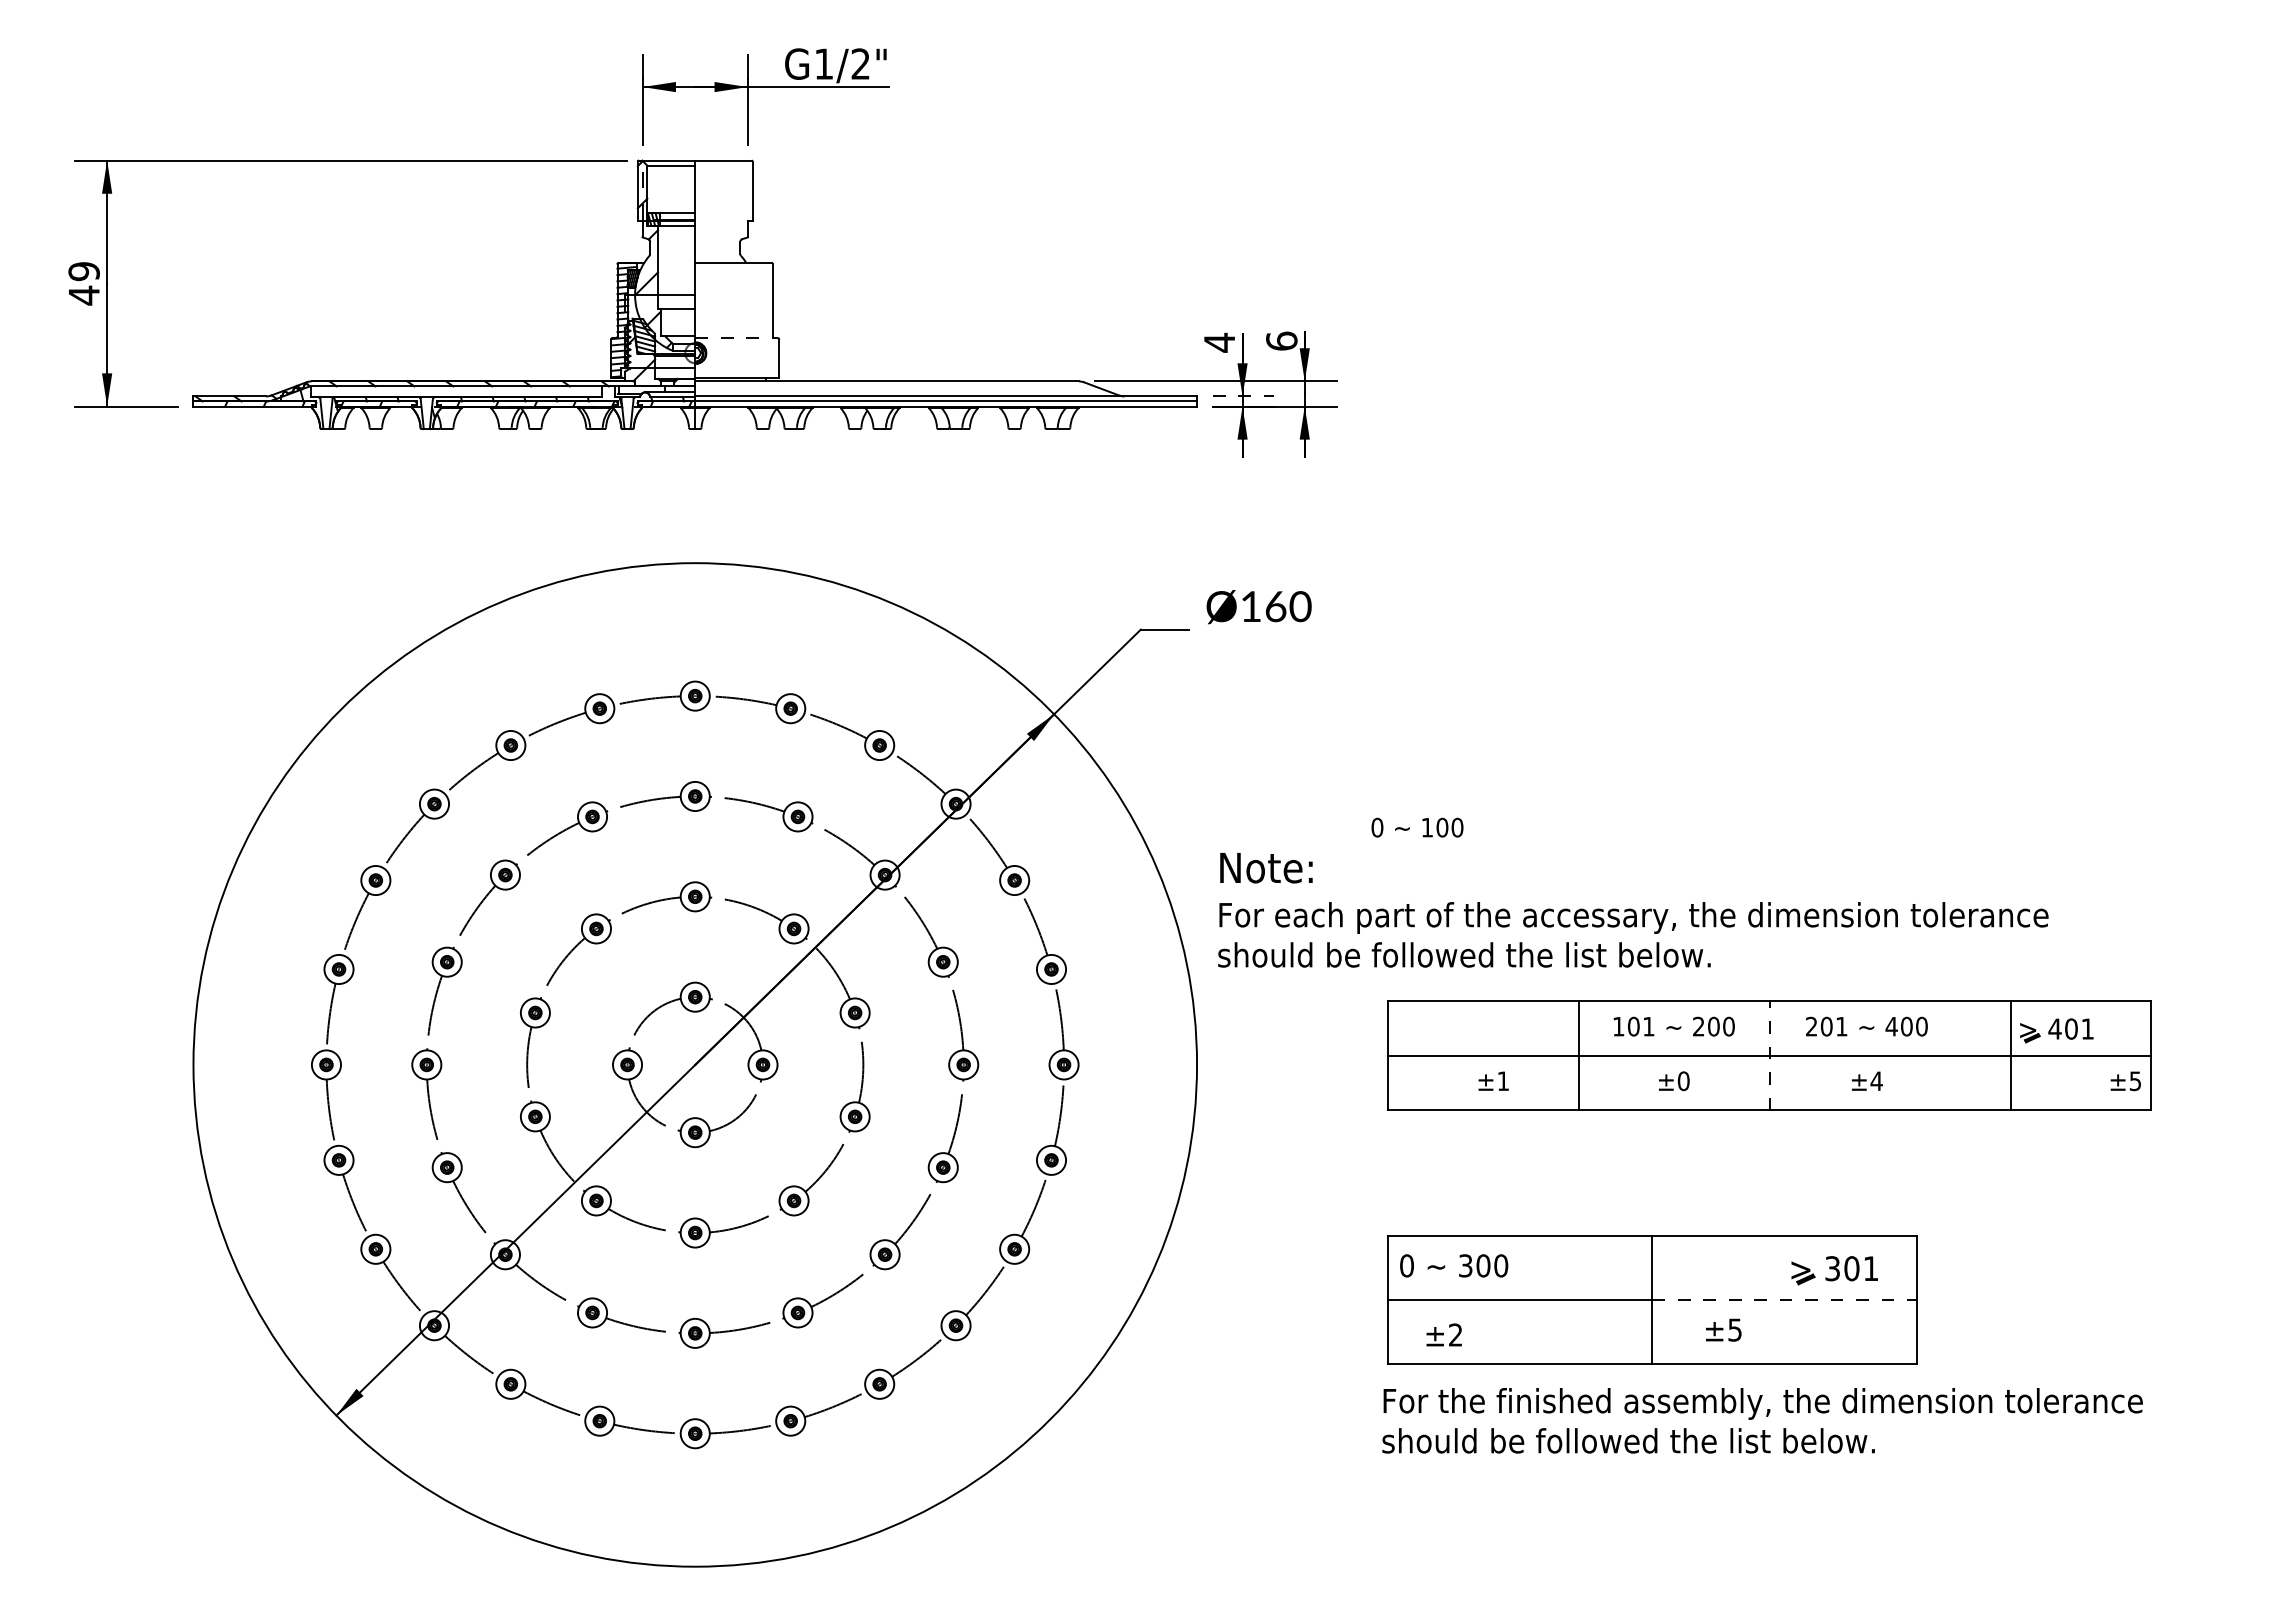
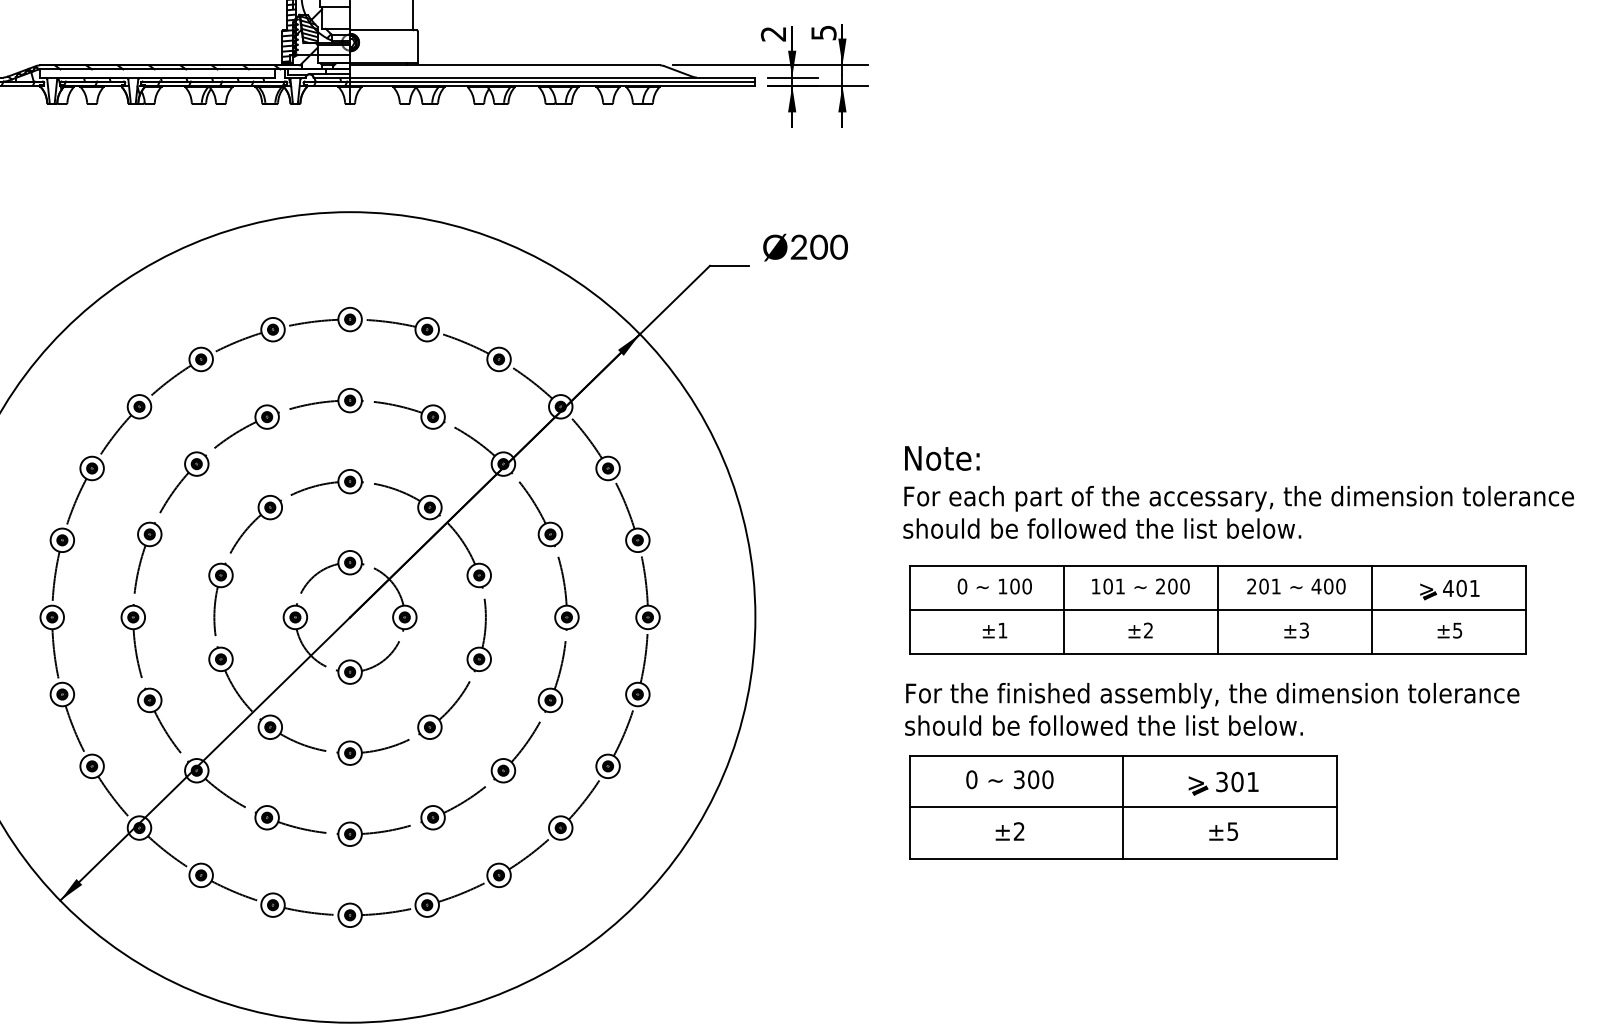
line: (737, 338) -> (384, 30), dashed -> solid
text: (1281, 340) -> (823, 32), 6 -> 5
text: (1218, 342) -> (772, 33), 4 -> 2
line: (1243, 396) -> (792, 77), dashed -> solid
text: (1263, 606) -> (809, 247), Ø160 -> Ø200
text: (1417, 827) -> (994, 586), moved
text: (1633, 910) -> (1238, 492), moved
line: (1769, 1055) -> (1217, 609), dashed -> solid
line: (2010, 1055) -> (1372, 609), moved
text: (1683, 1081) -> (1148, 630), ±0 -> ±2
text: (1876, 1081) -> (1304, 630), ±4 -> ±3
text: (2125, 1081) -> (1449, 630), moved
text: (1454, 1265) -> (1010, 779), moved
part: (1834, 1270) -> (1223, 783), moved
line: (1784, 1300) -> (1229, 807), dashed -> solid
text: (1723, 1329) -> (1223, 831), moved
text: (1443, 1334) -> (1009, 831), moved
text: (1762, 1420) -> (1212, 709), moved

